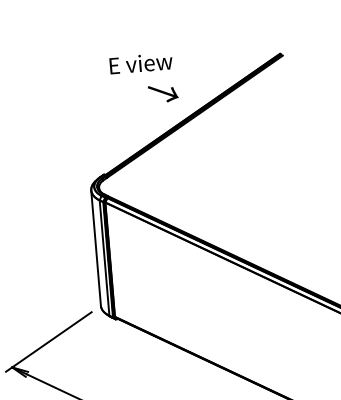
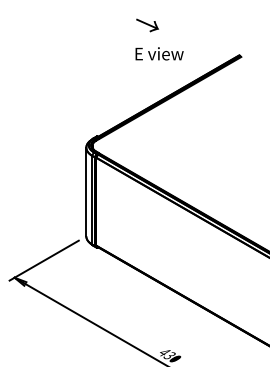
text: (140, 63) -> (159, 53), moved
text: (163, 93) -> (147, 25), moved

